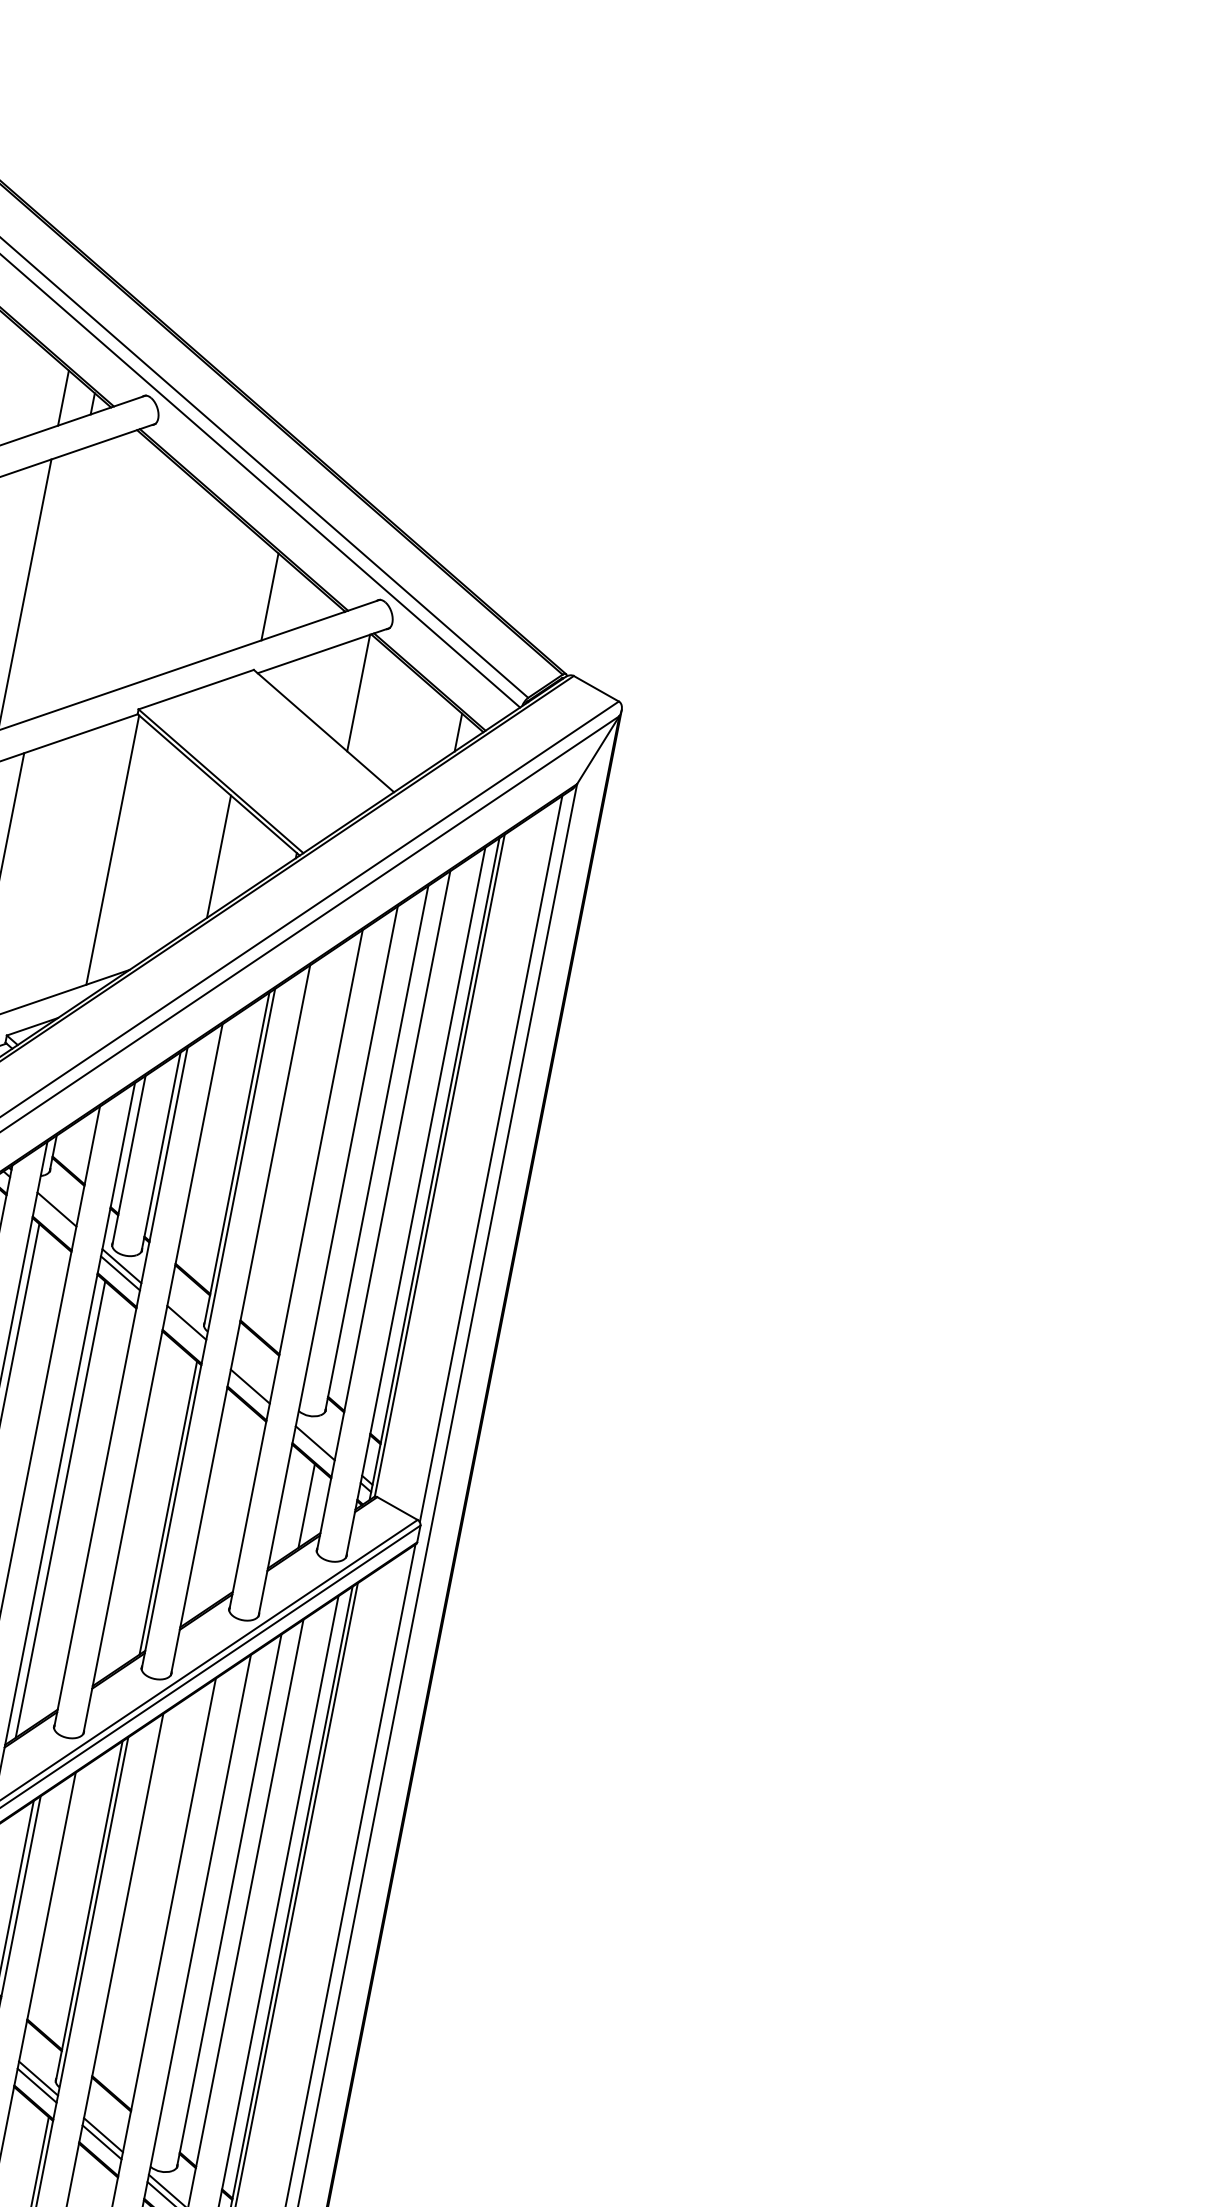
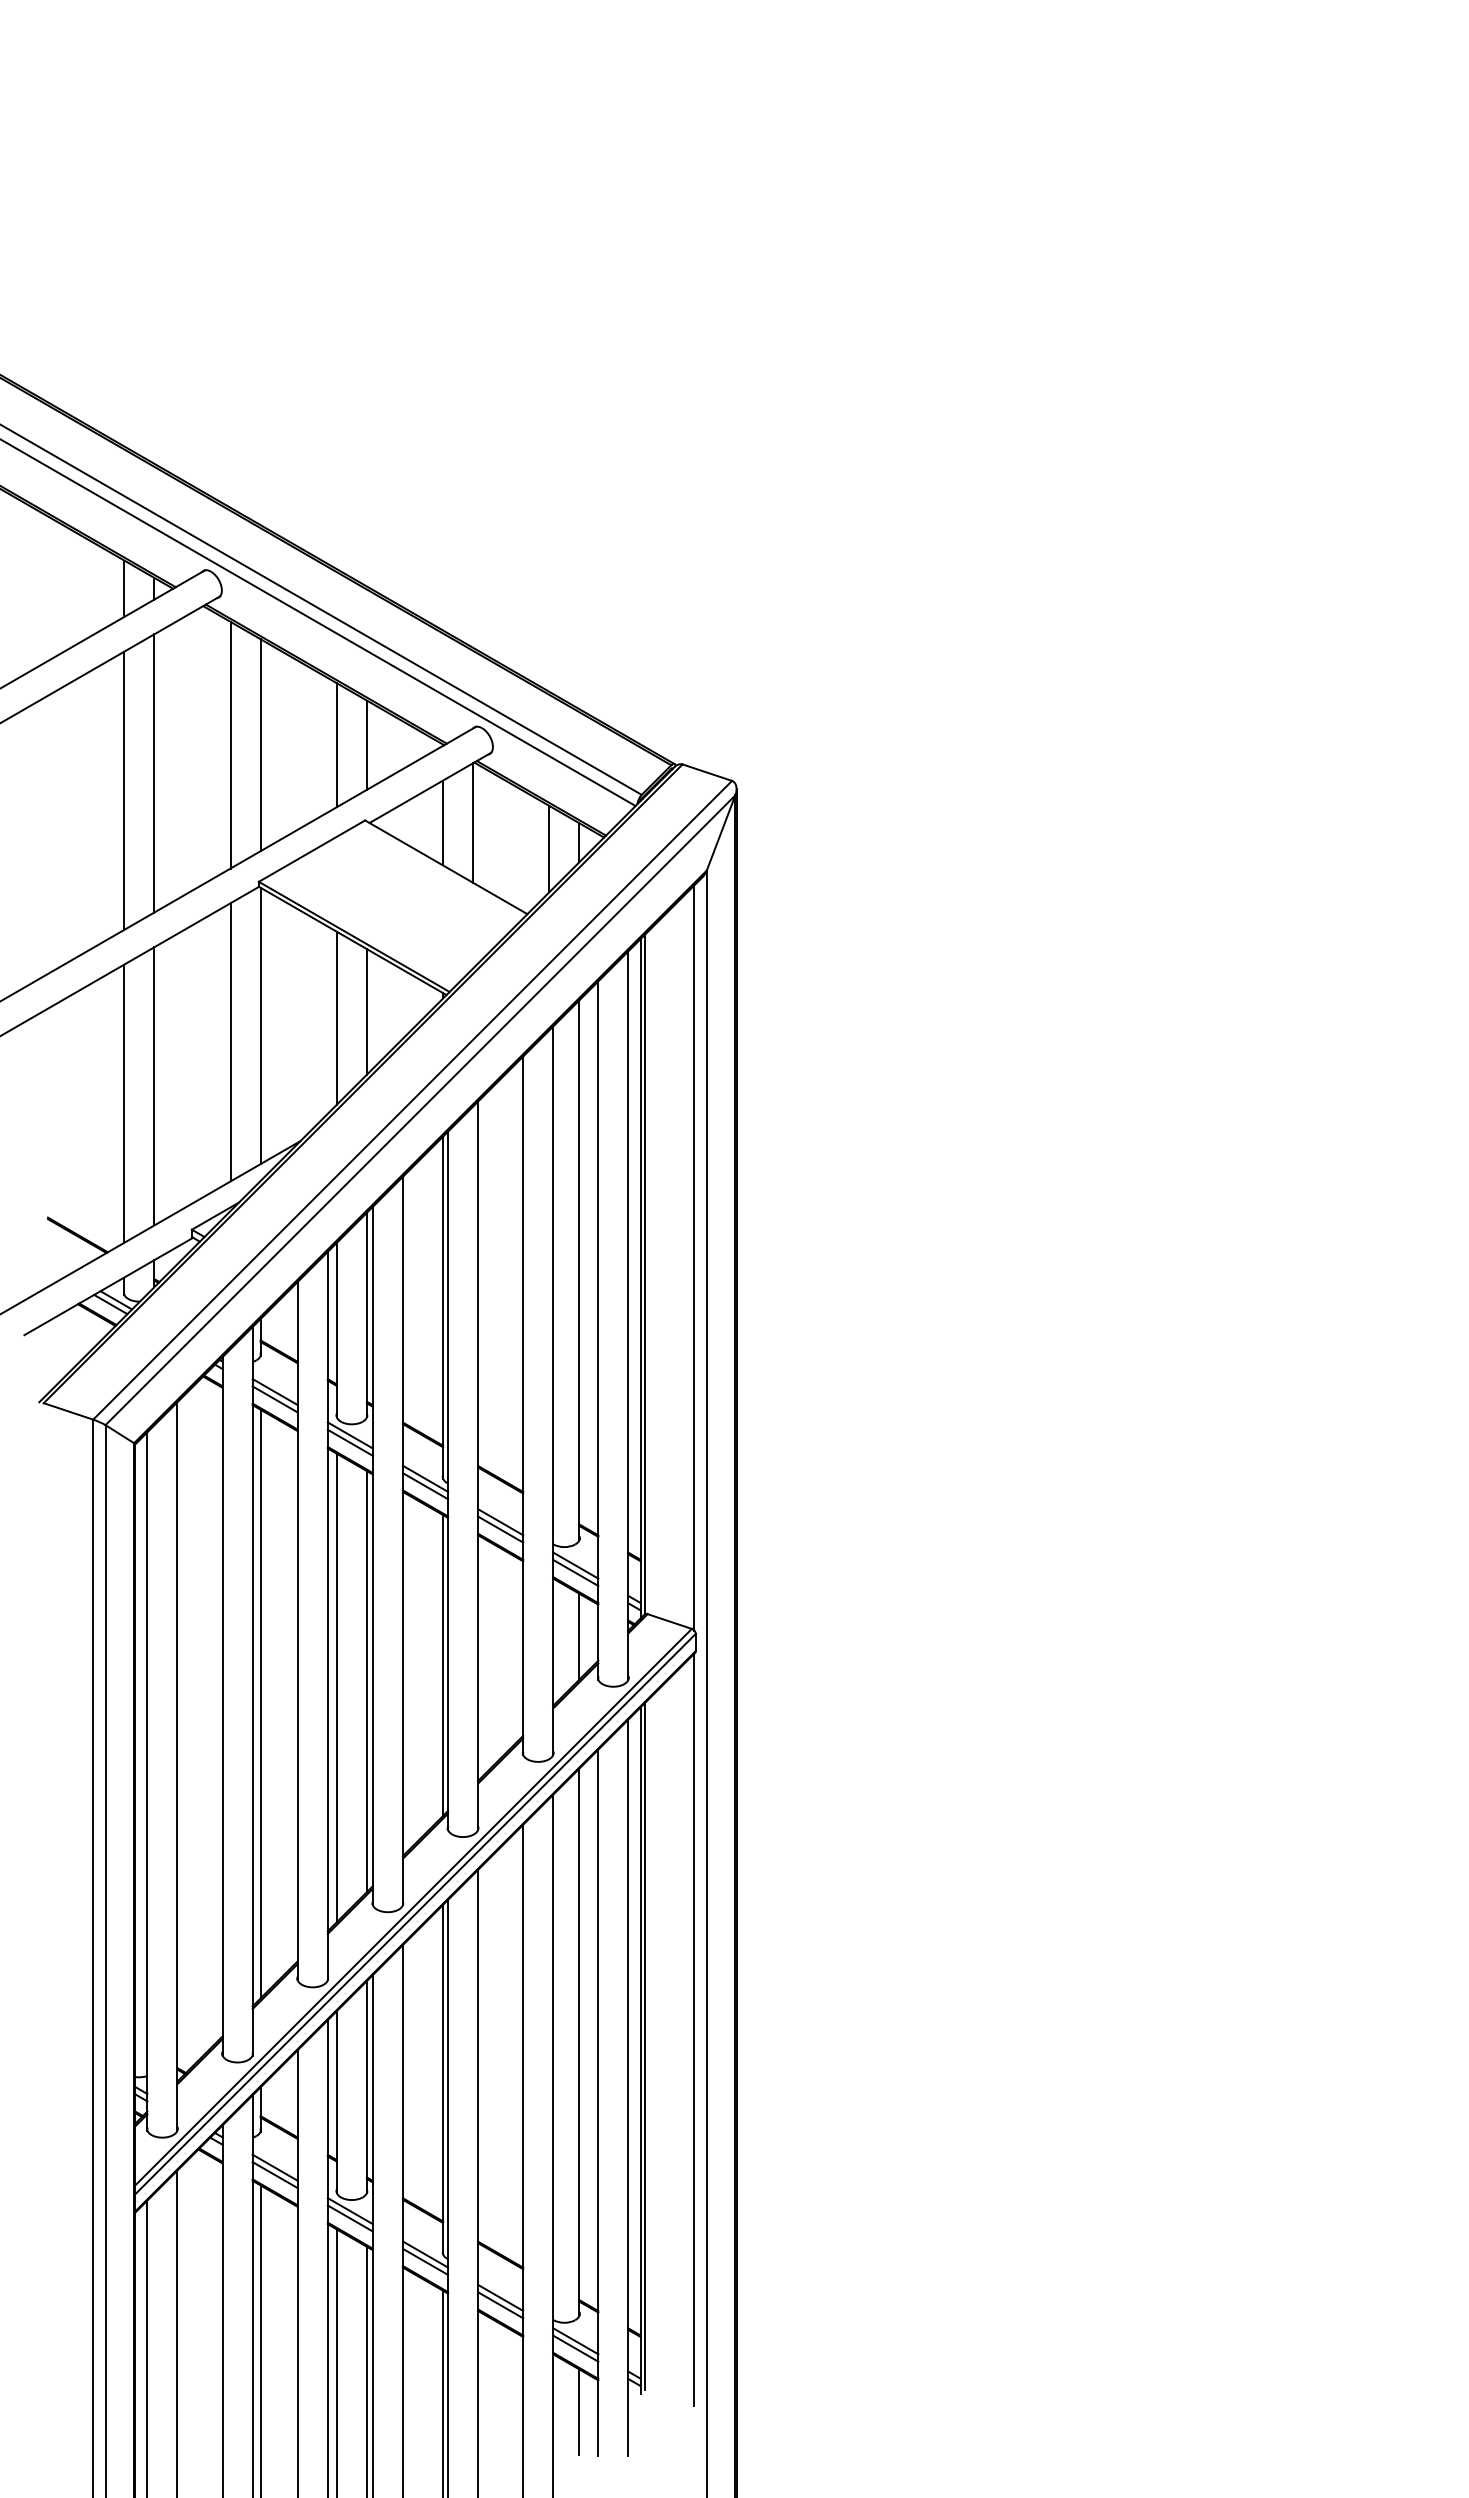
line: (137, 570) -> (230, 744), added
line: (166, 576) -> (260, 745), added
line: (57, 583) -> (154, 773), added
line: (240, 591) -> (336, 745), added
line: (329, 686) -> (443, 822), added
line: (428, 732) -> (549, 848), added
line: (188, 856) -> (336, 1017), added
line: (80, 860) -> (230, 1042), added
line: (54, 1216) -> (274, 1399), added
line: (185, 1330) -> (425, 1486), added
line: (251, 1379) -> (500, 1522), added
line: (316, 1435) -> (575, 1565), added
line: (90, 1509) -> (366, 1681), added

